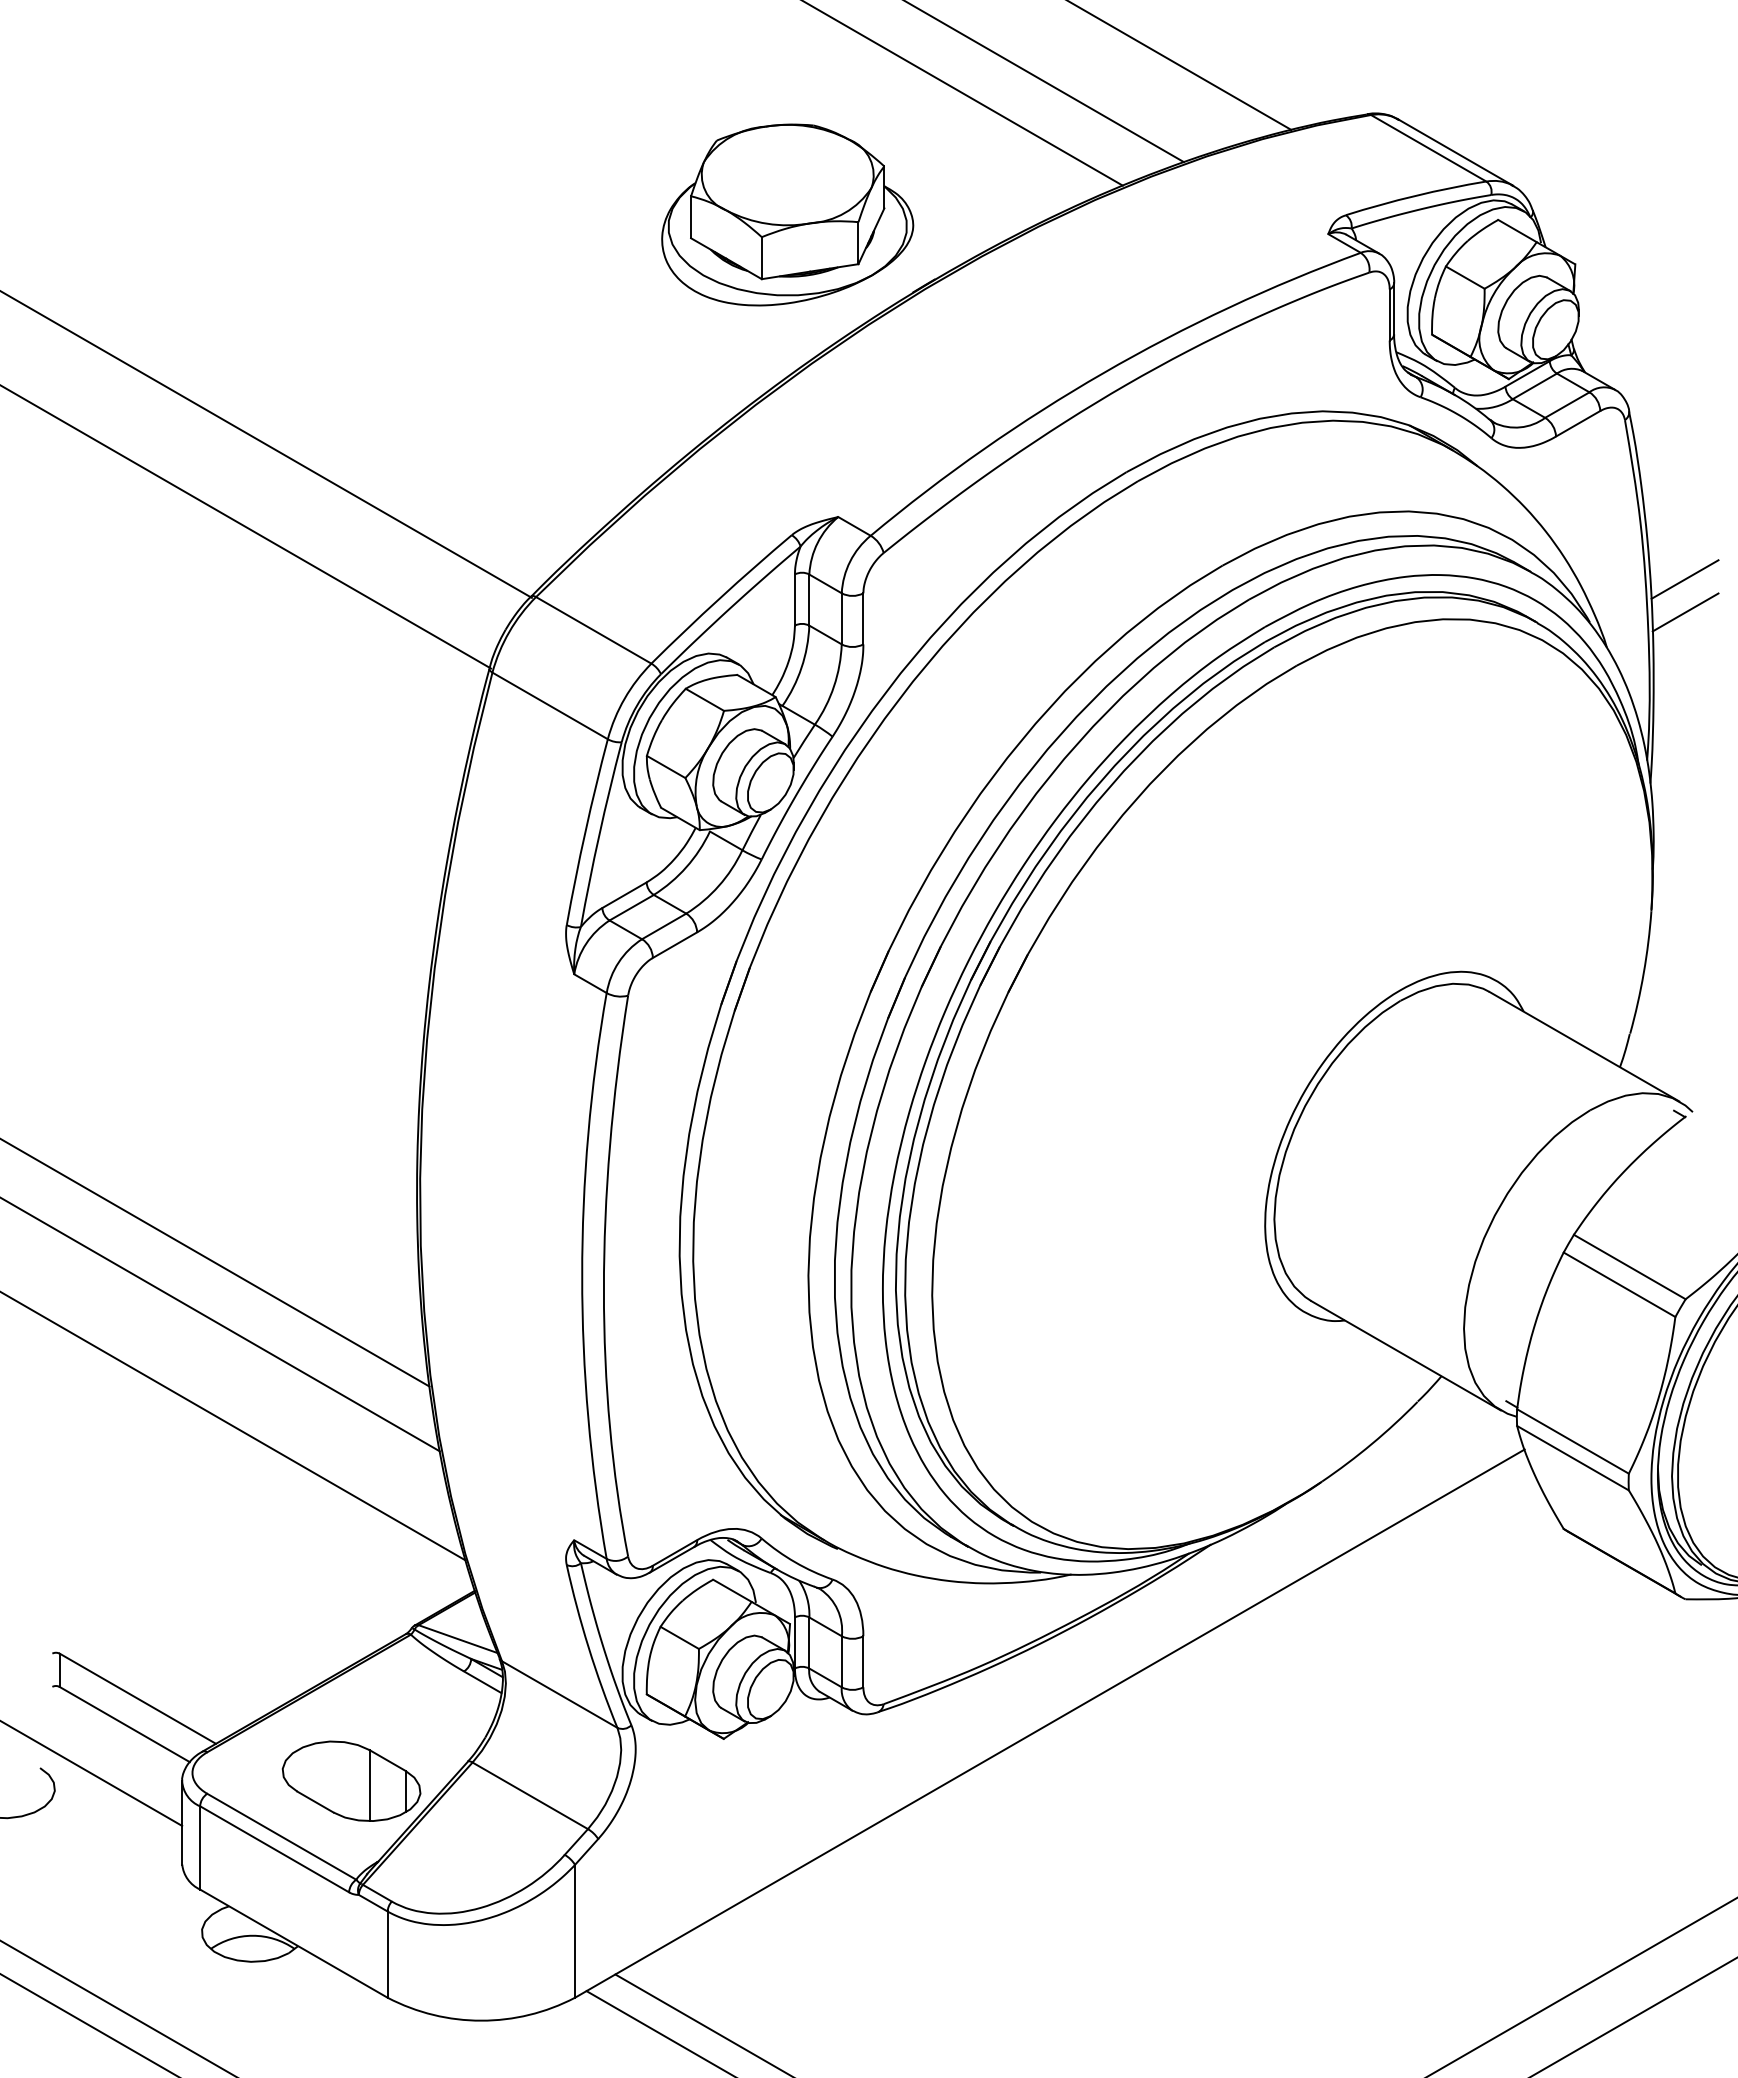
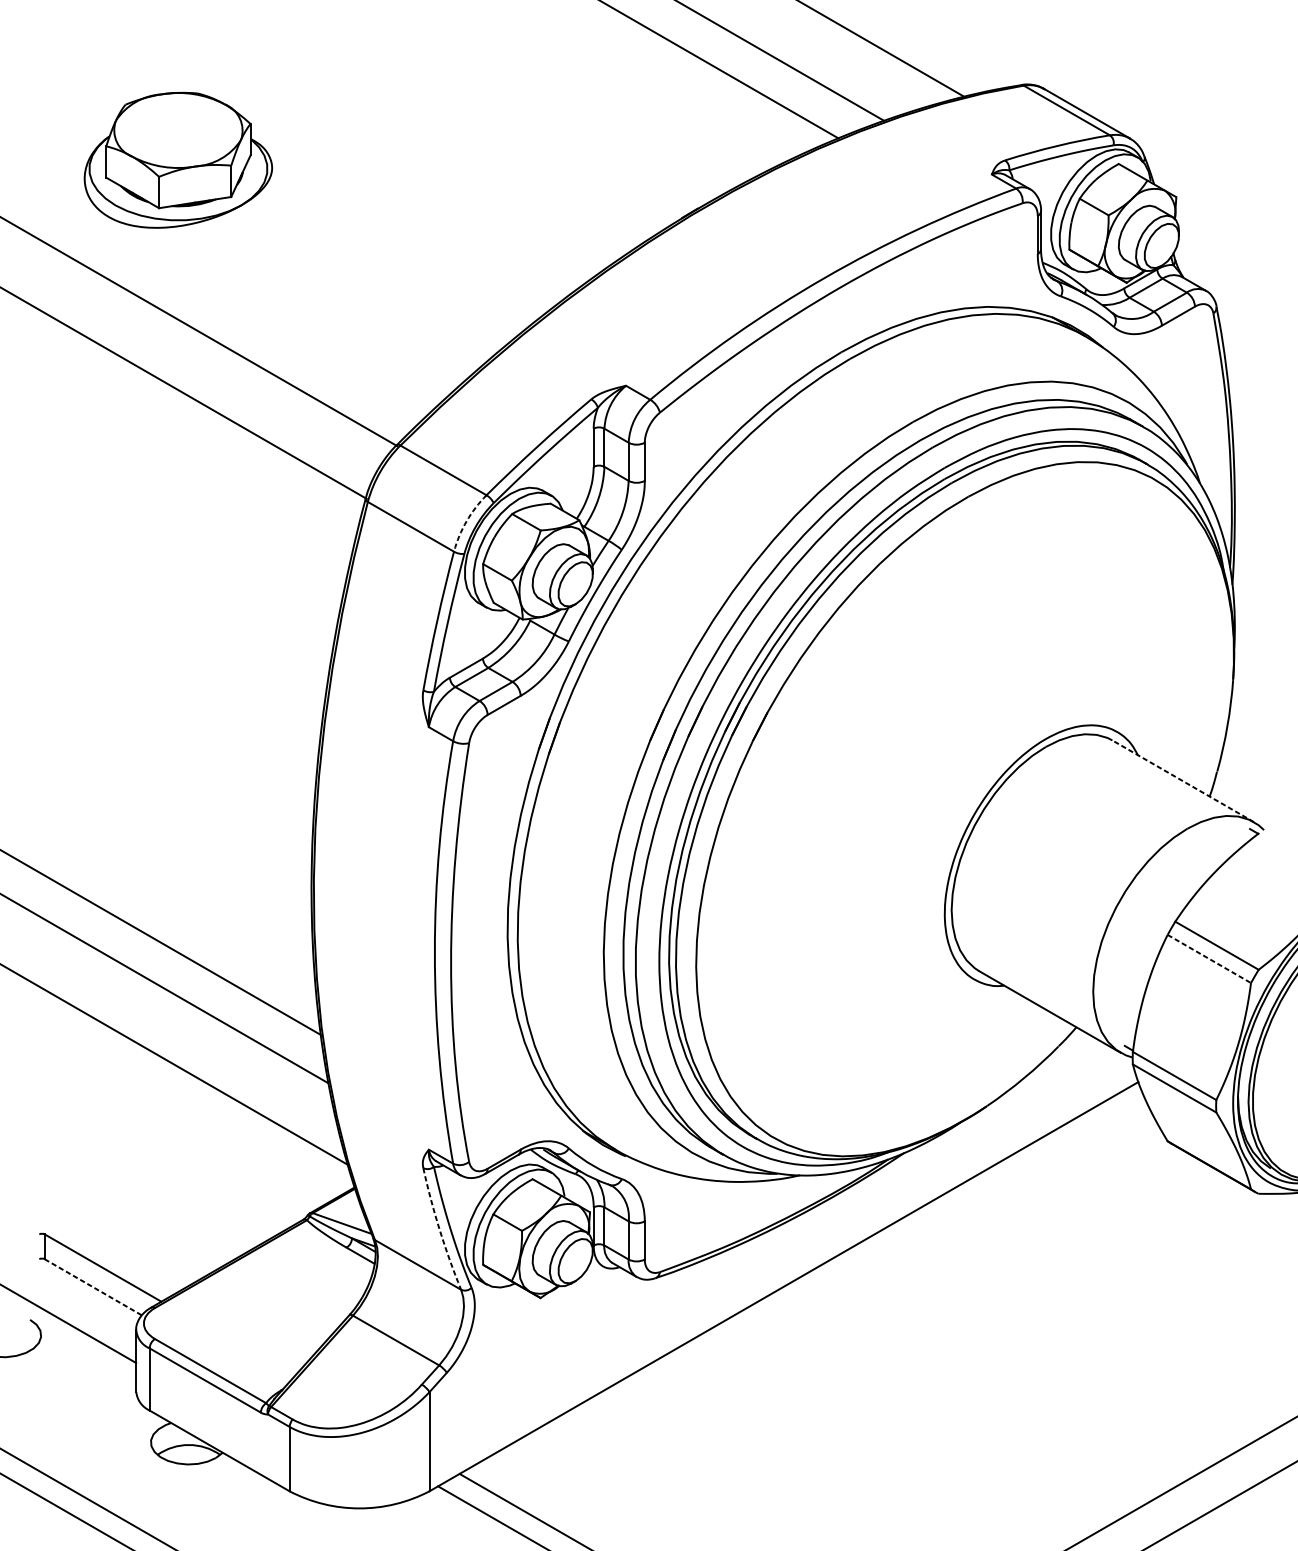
part: (787, 214) -> (178, 159), moved
line: (1684, 579) -> (1257, 432), removed
line: (1685, 612) -> (1258, 457), removed
arc: (624, 698) -> (466, 521), solid -> dashed
line: (1584, 1046) -> (1183, 781), solid -> dashed
line: (1619, 1285) -> (1209, 959), solid -> dashed
arc: (588, 1647) -> (439, 1229), solid -> dashed
line: (125, 1724) -> (93, 1287), solid -> dashed
part: (351, 1780) -> (262, 1329), removed

